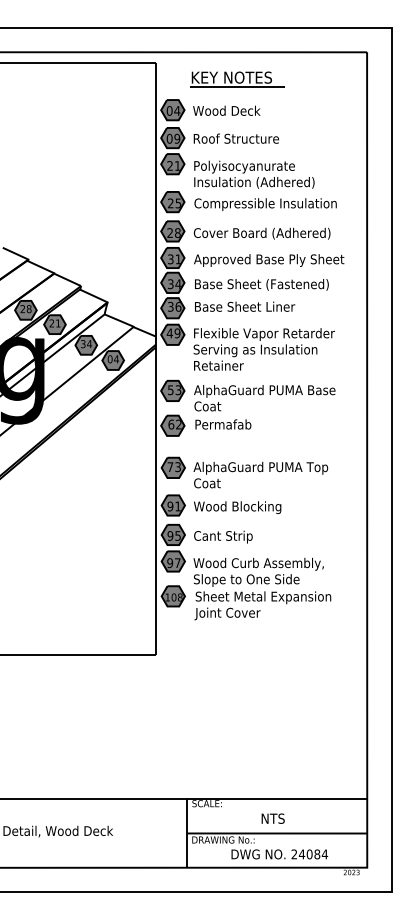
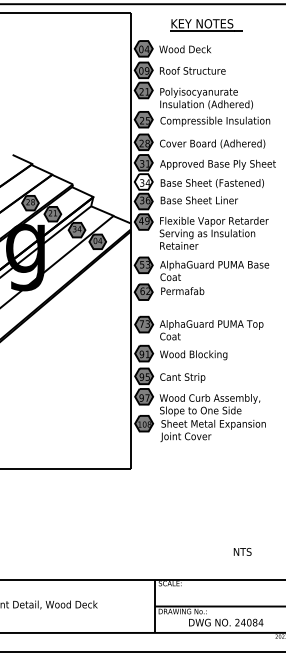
part: (237, 79) -> (206, 25), moved
fill: (172, 282) -> (143, 181), removed
text: (272, 818) -> (242, 551), moved

